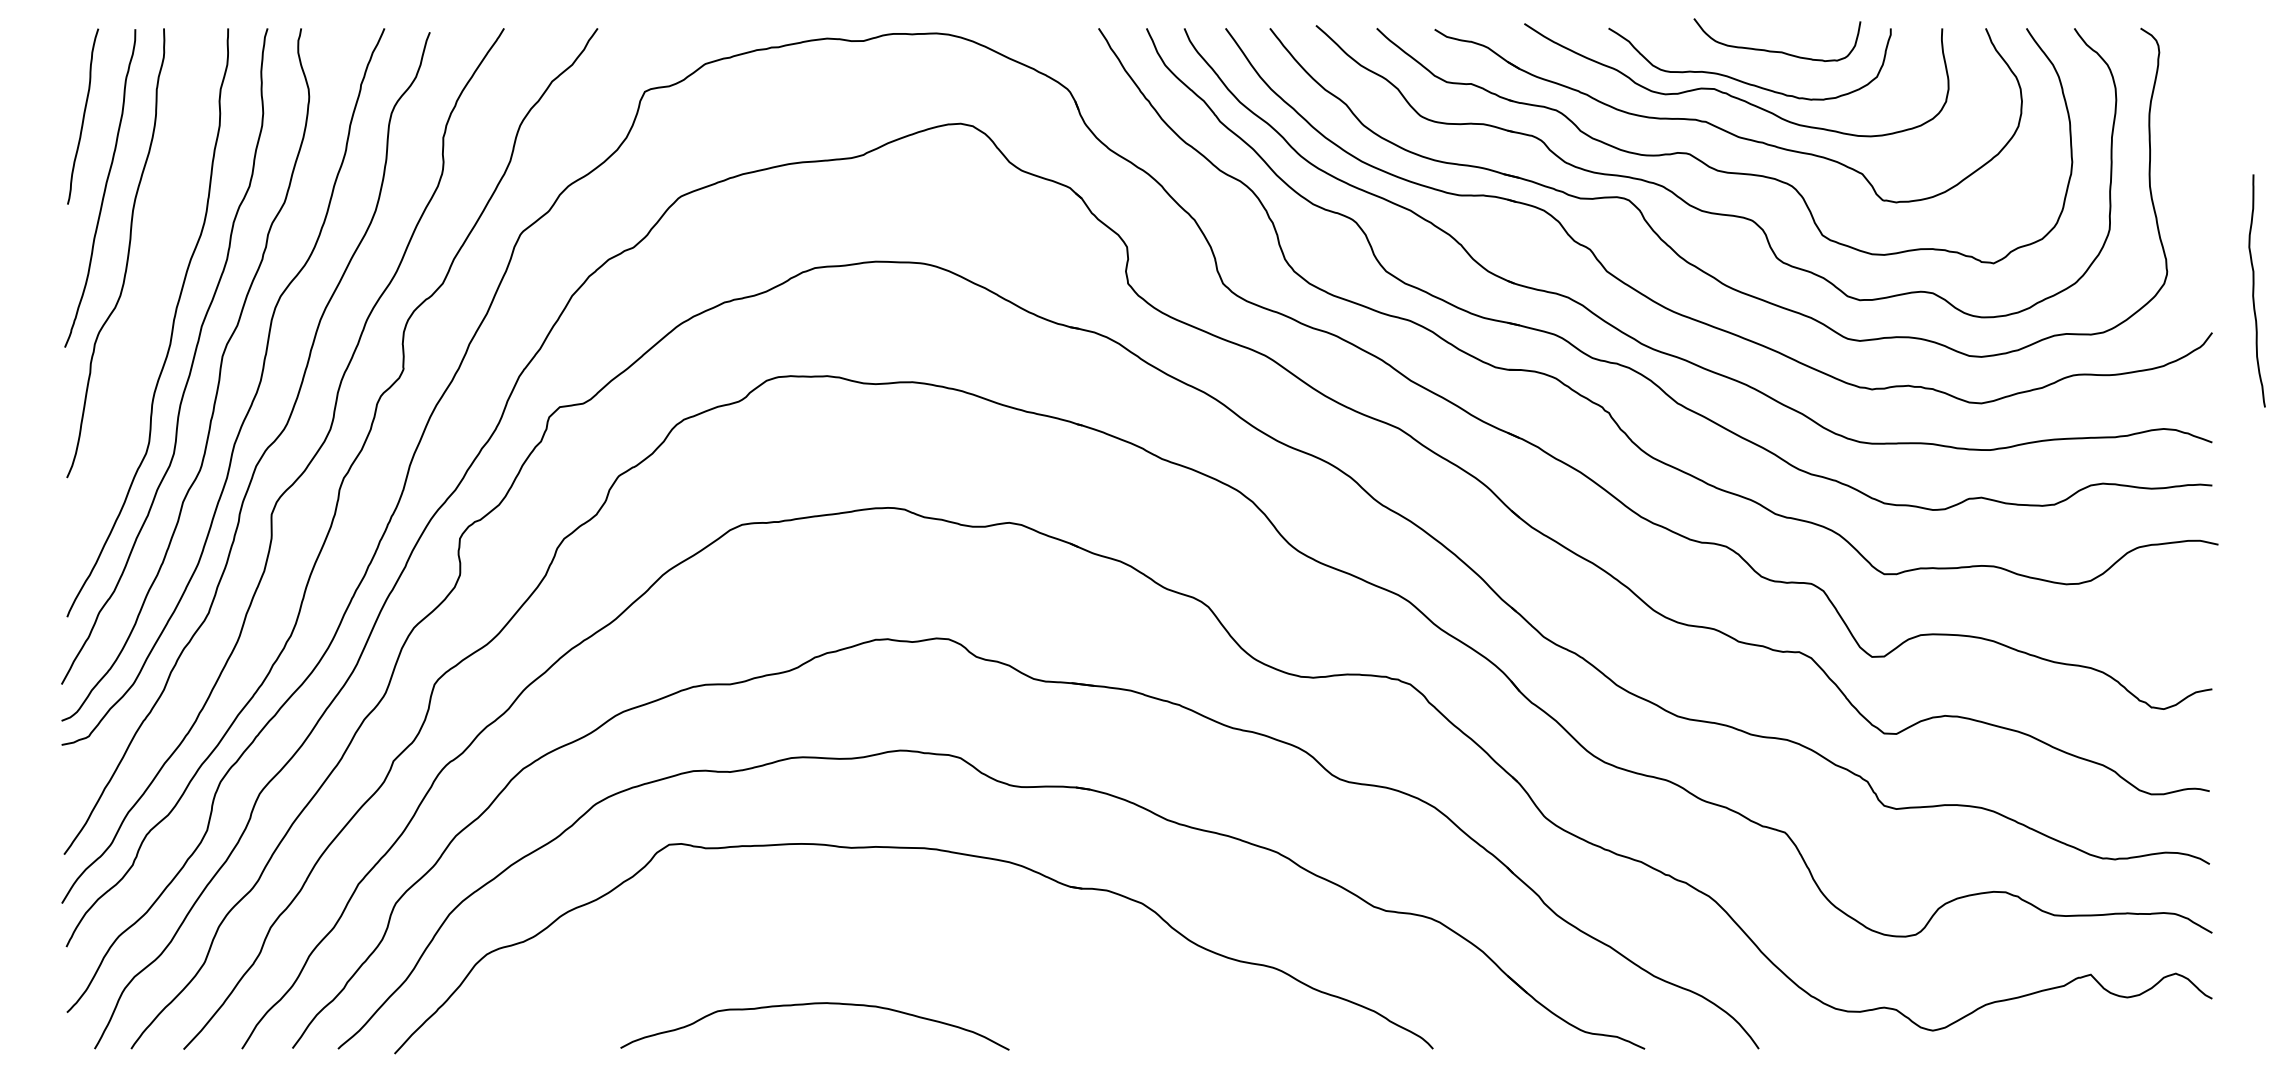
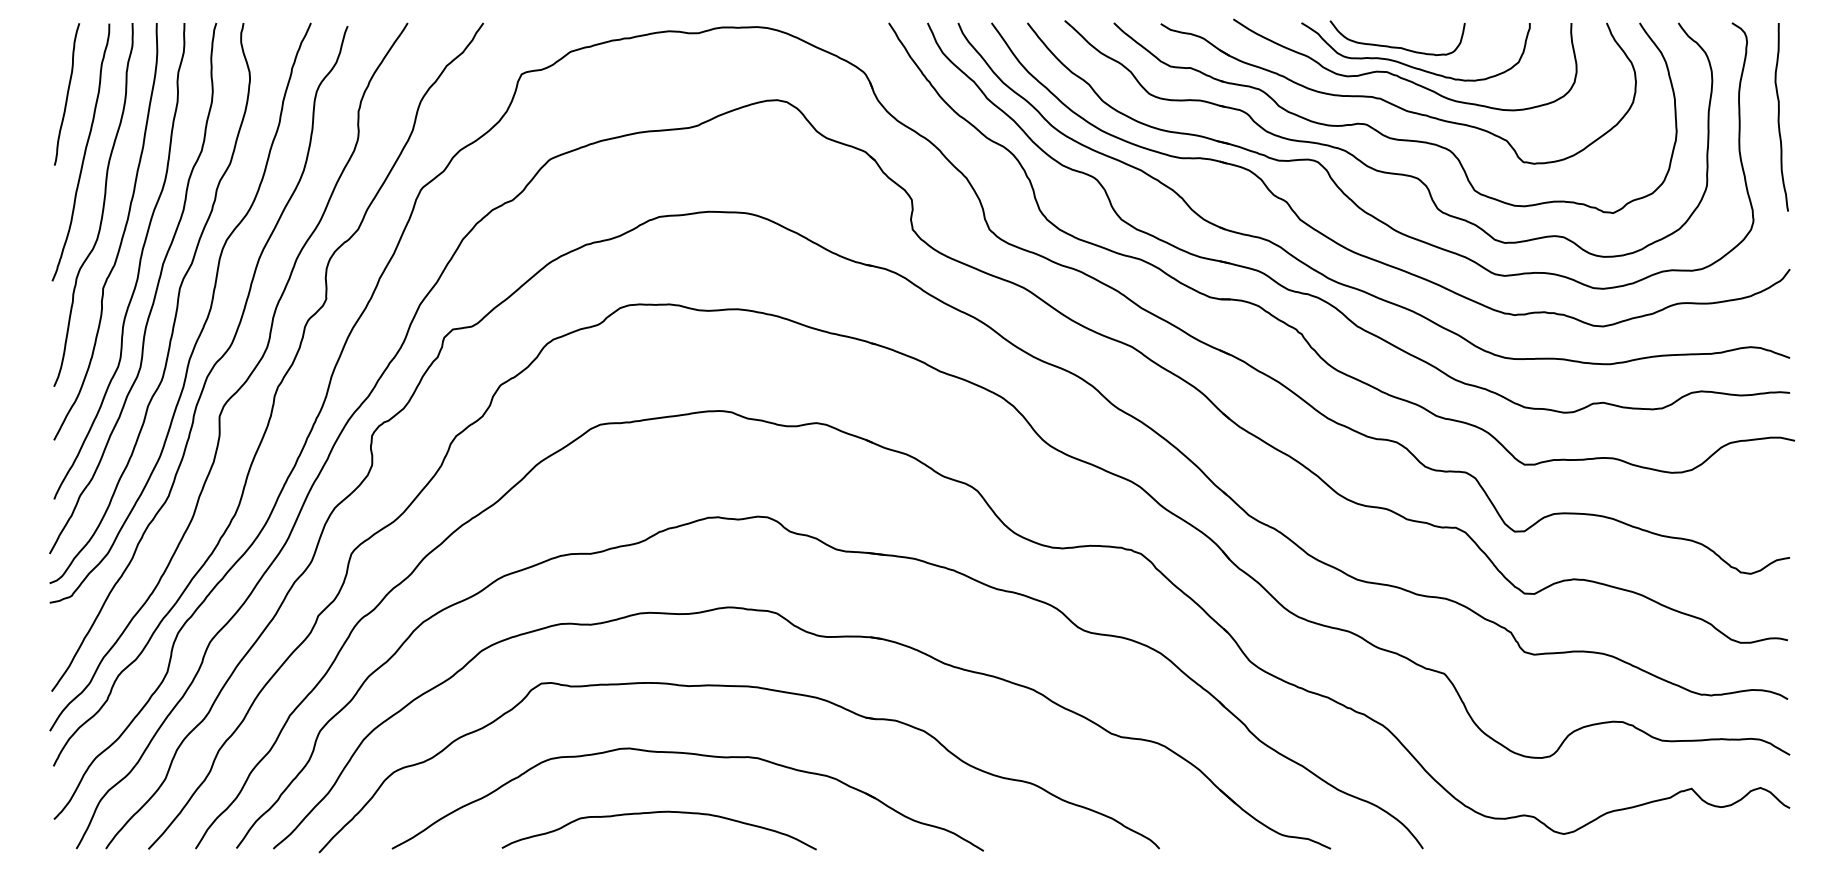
curve: (1774, 50) -> (1395, 46), moved
curve: (2254, 290) -> (1779, 116), moved
curve: (150, 293) -> (121, 237), added
part: (852, 932) -> (689, 754), added

